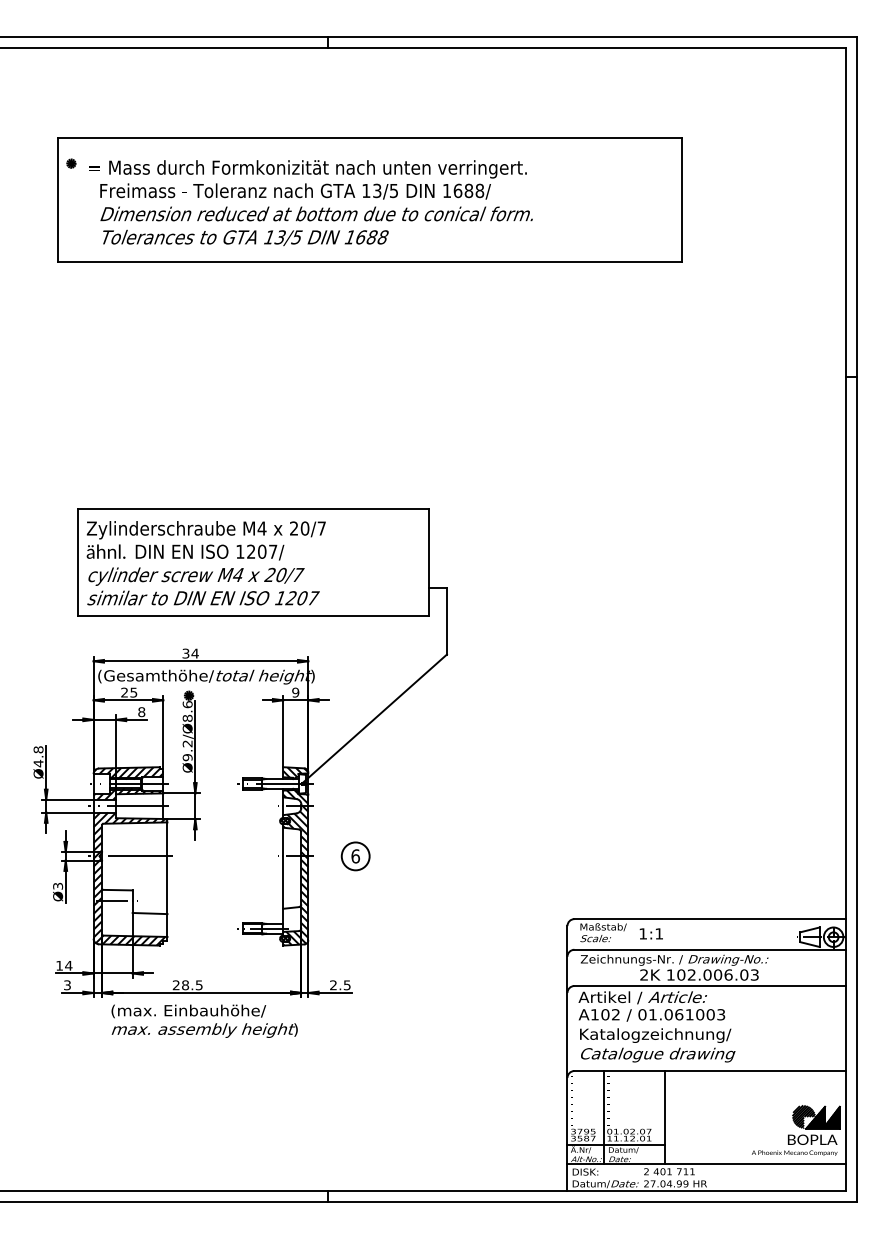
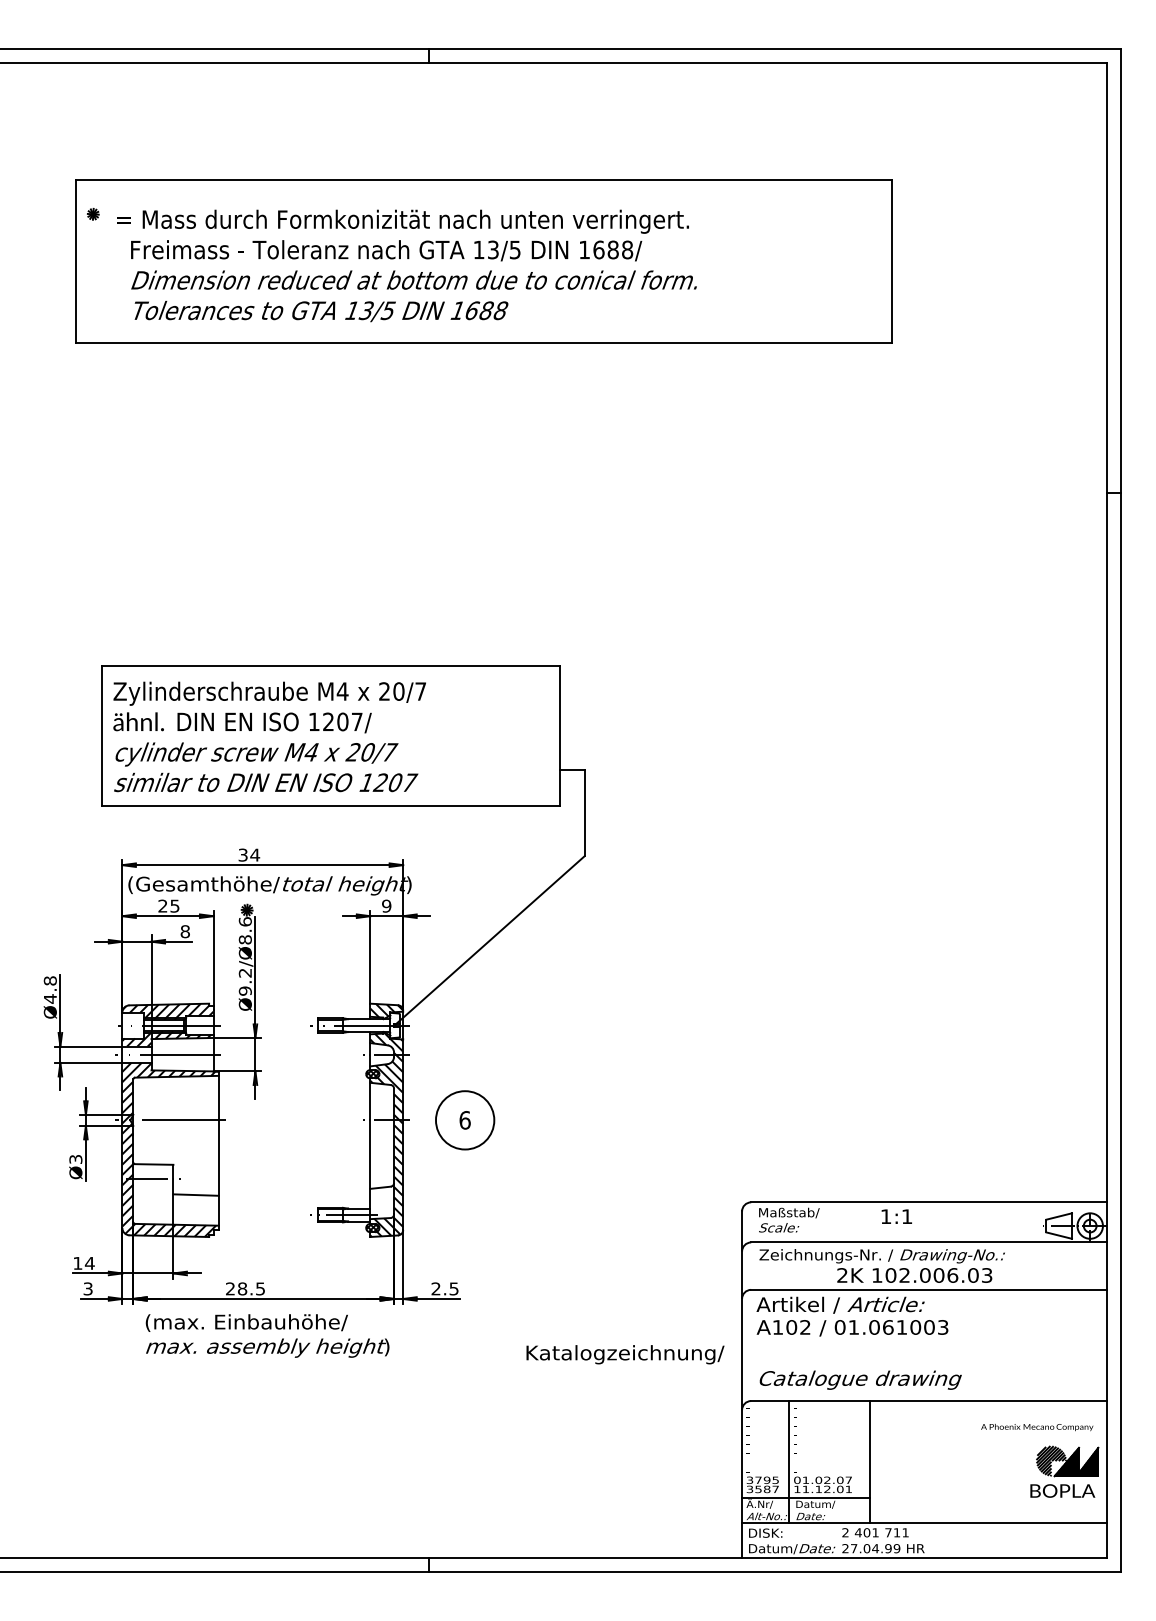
circle: (355, 856) -> (464, 1120), size x1.6
text: (651, 933) -> (896, 1216), moved
text: (655, 1035) -> (625, 1354), moved
text: (794, 1153) -> (1037, 1427), moved

